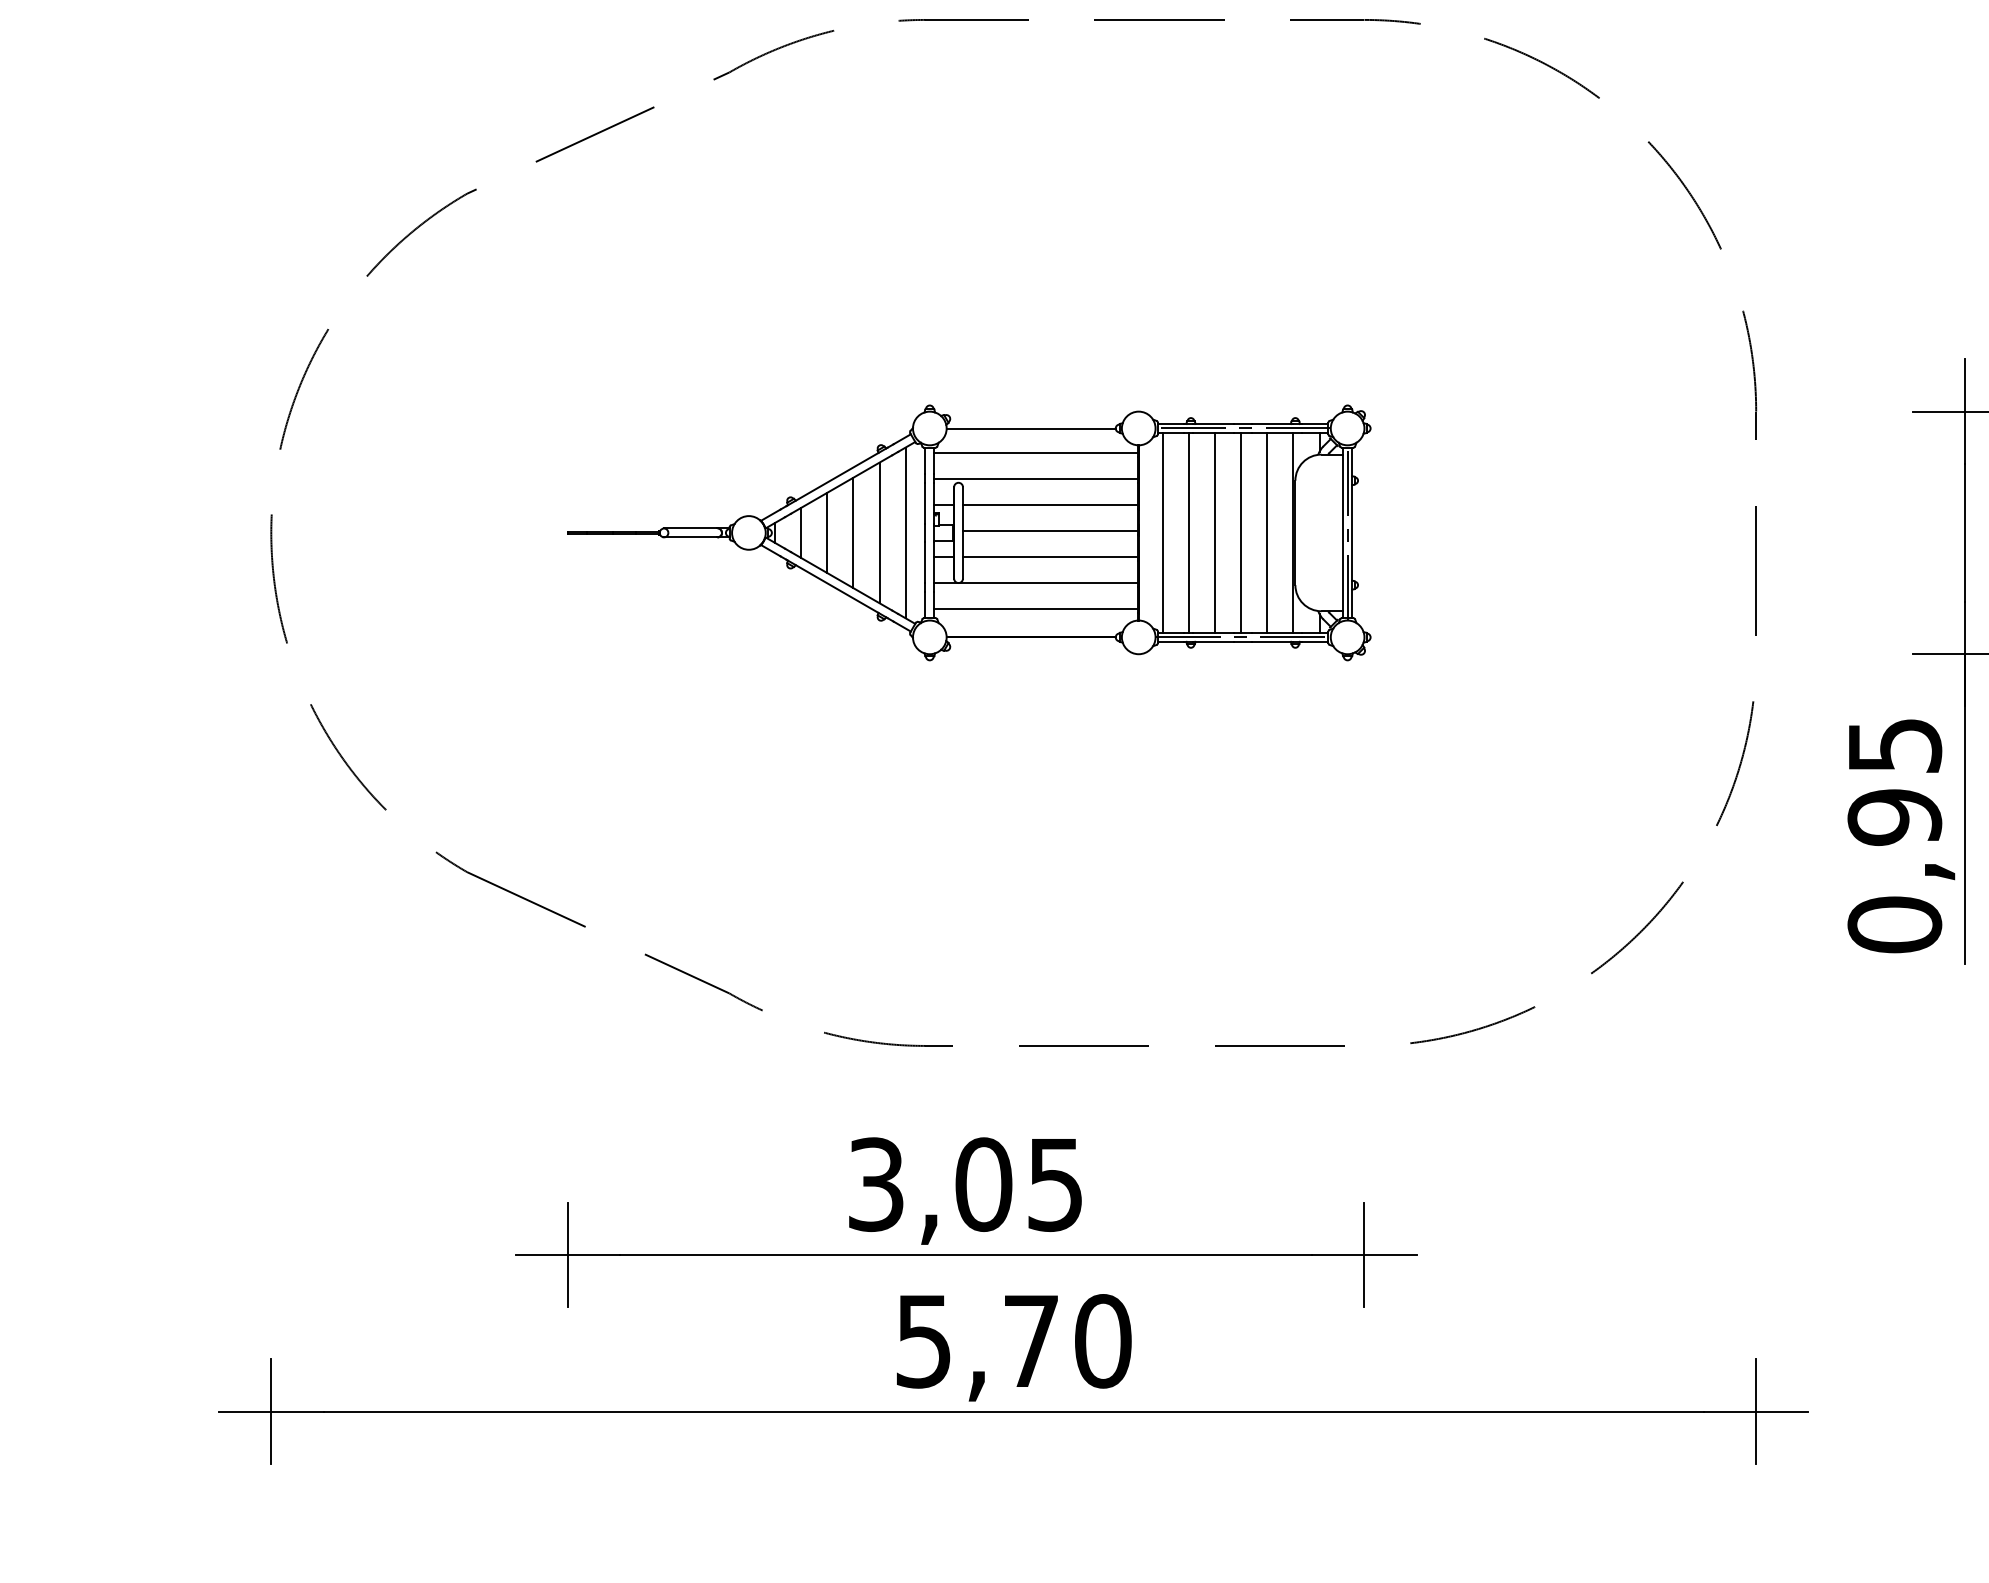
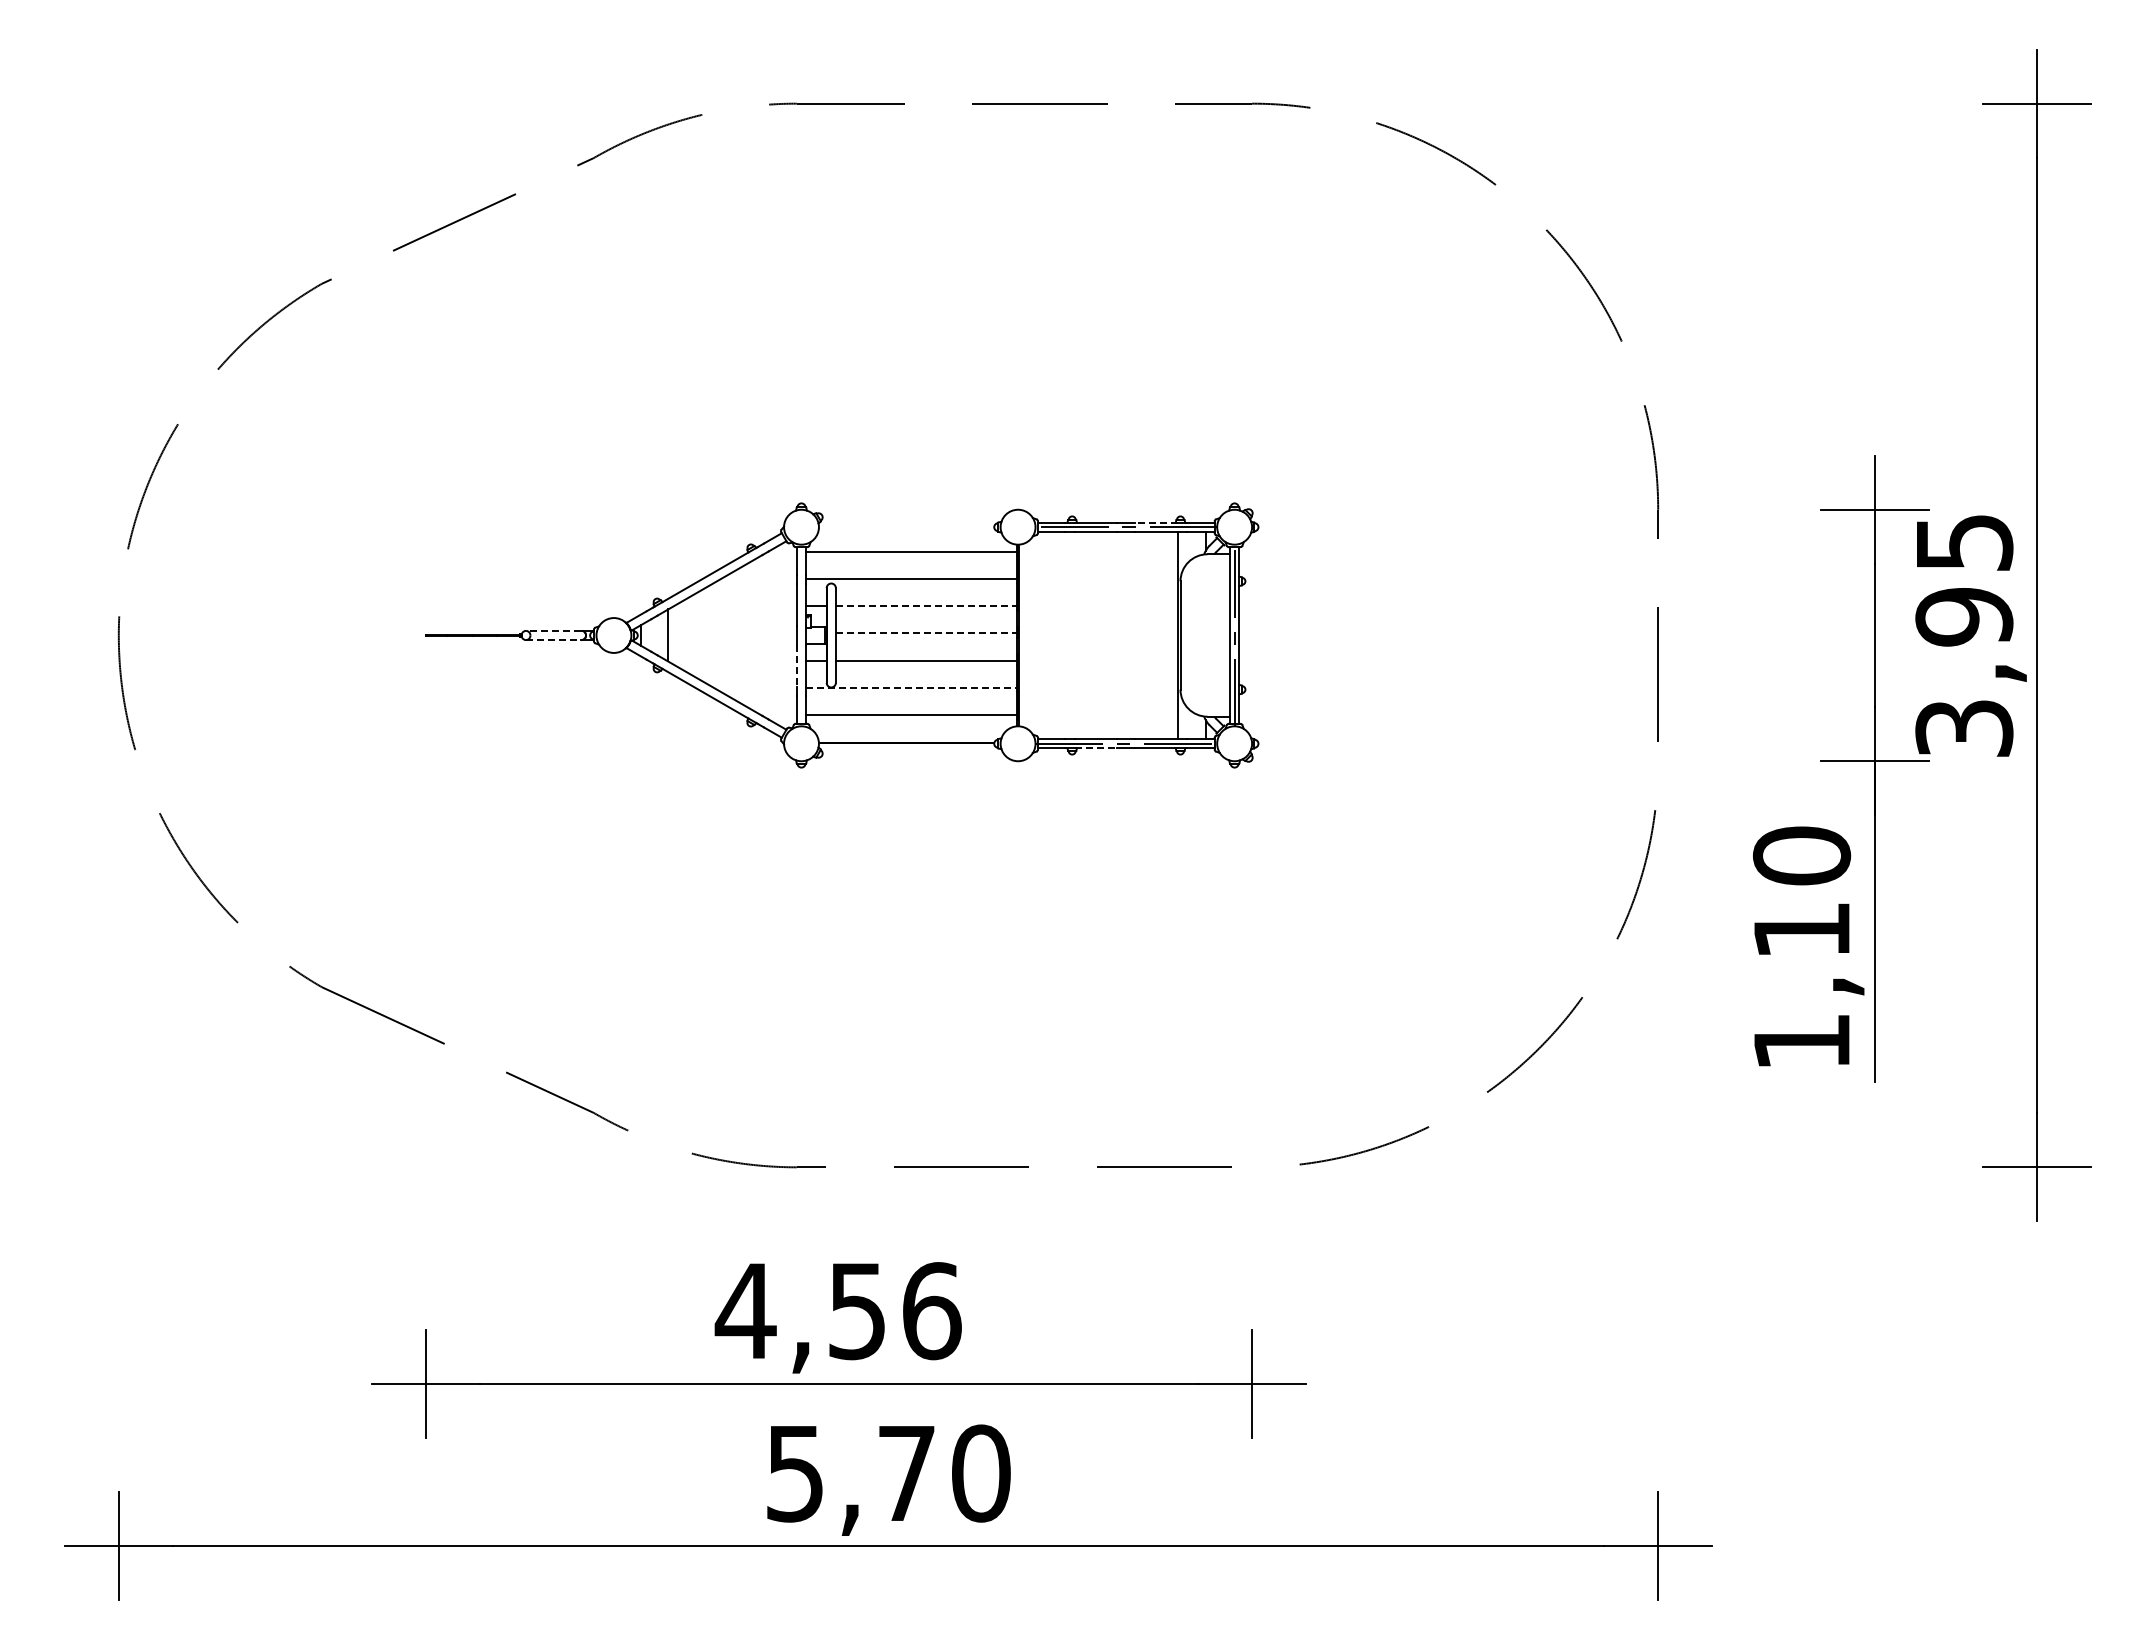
line: (1272, 423) -> (1156, 522), solid -> dashed
line: (1031, 428) -> (906, 527), removed
line: (1050, 504) -> (926, 606), solid -> dashed
line: (689, 528) -> (552, 630), solid -> dashed
line: (1050, 531) -> (926, 633), solid -> dashed
line: (827, 532) -> (695, 635), removed
line: (853, 532) -> (722, 635), removed
line: (879, 532) -> (749, 635), removed
line: (905, 532) -> (776, 635), removed
line: (1163, 532) -> (1043, 635), removed
line: (1189, 532) -> (1070, 635), removed
line: (1215, 532) -> (1097, 635), removed
line: (1241, 532) -> (1124, 635), removed
line: (1267, 532) -> (1151, 635), removed
line: (690, 537) -> (553, 640), solid -> dashed
line: (925, 562) -> (796, 666), solid -> dashed
line: (1035, 583) -> (911, 687), solid -> dashed
line: (1214, 641) -> (1096, 748), solid -> dashed
text: (1894, 834) -> (1801, 948), 0,95 -> 1,10
text: (964, 1185) -> (837, 1311), 3,05 -> 4,56

